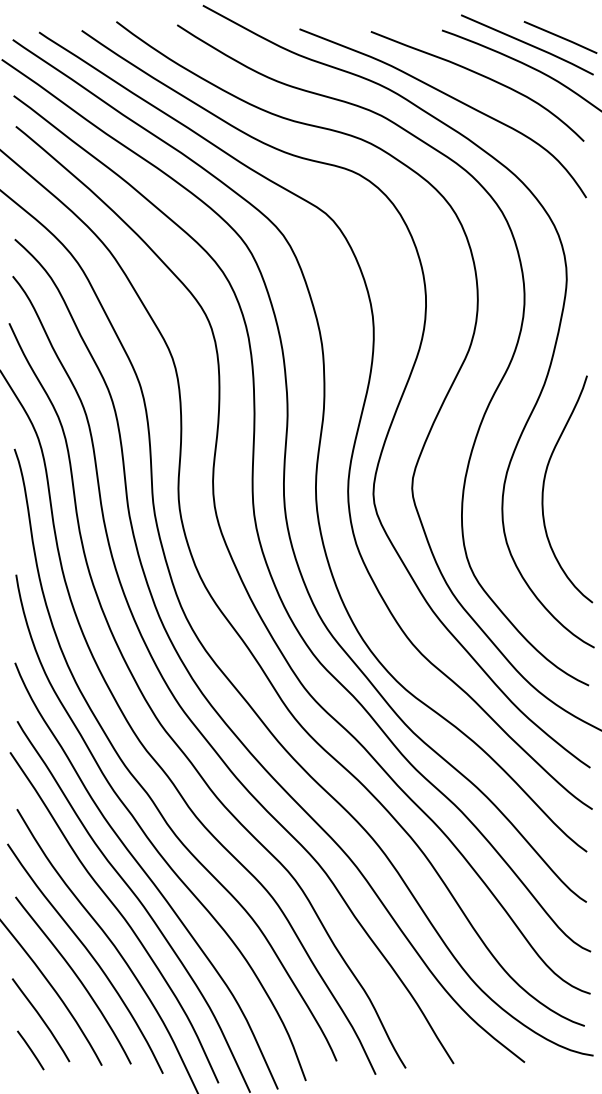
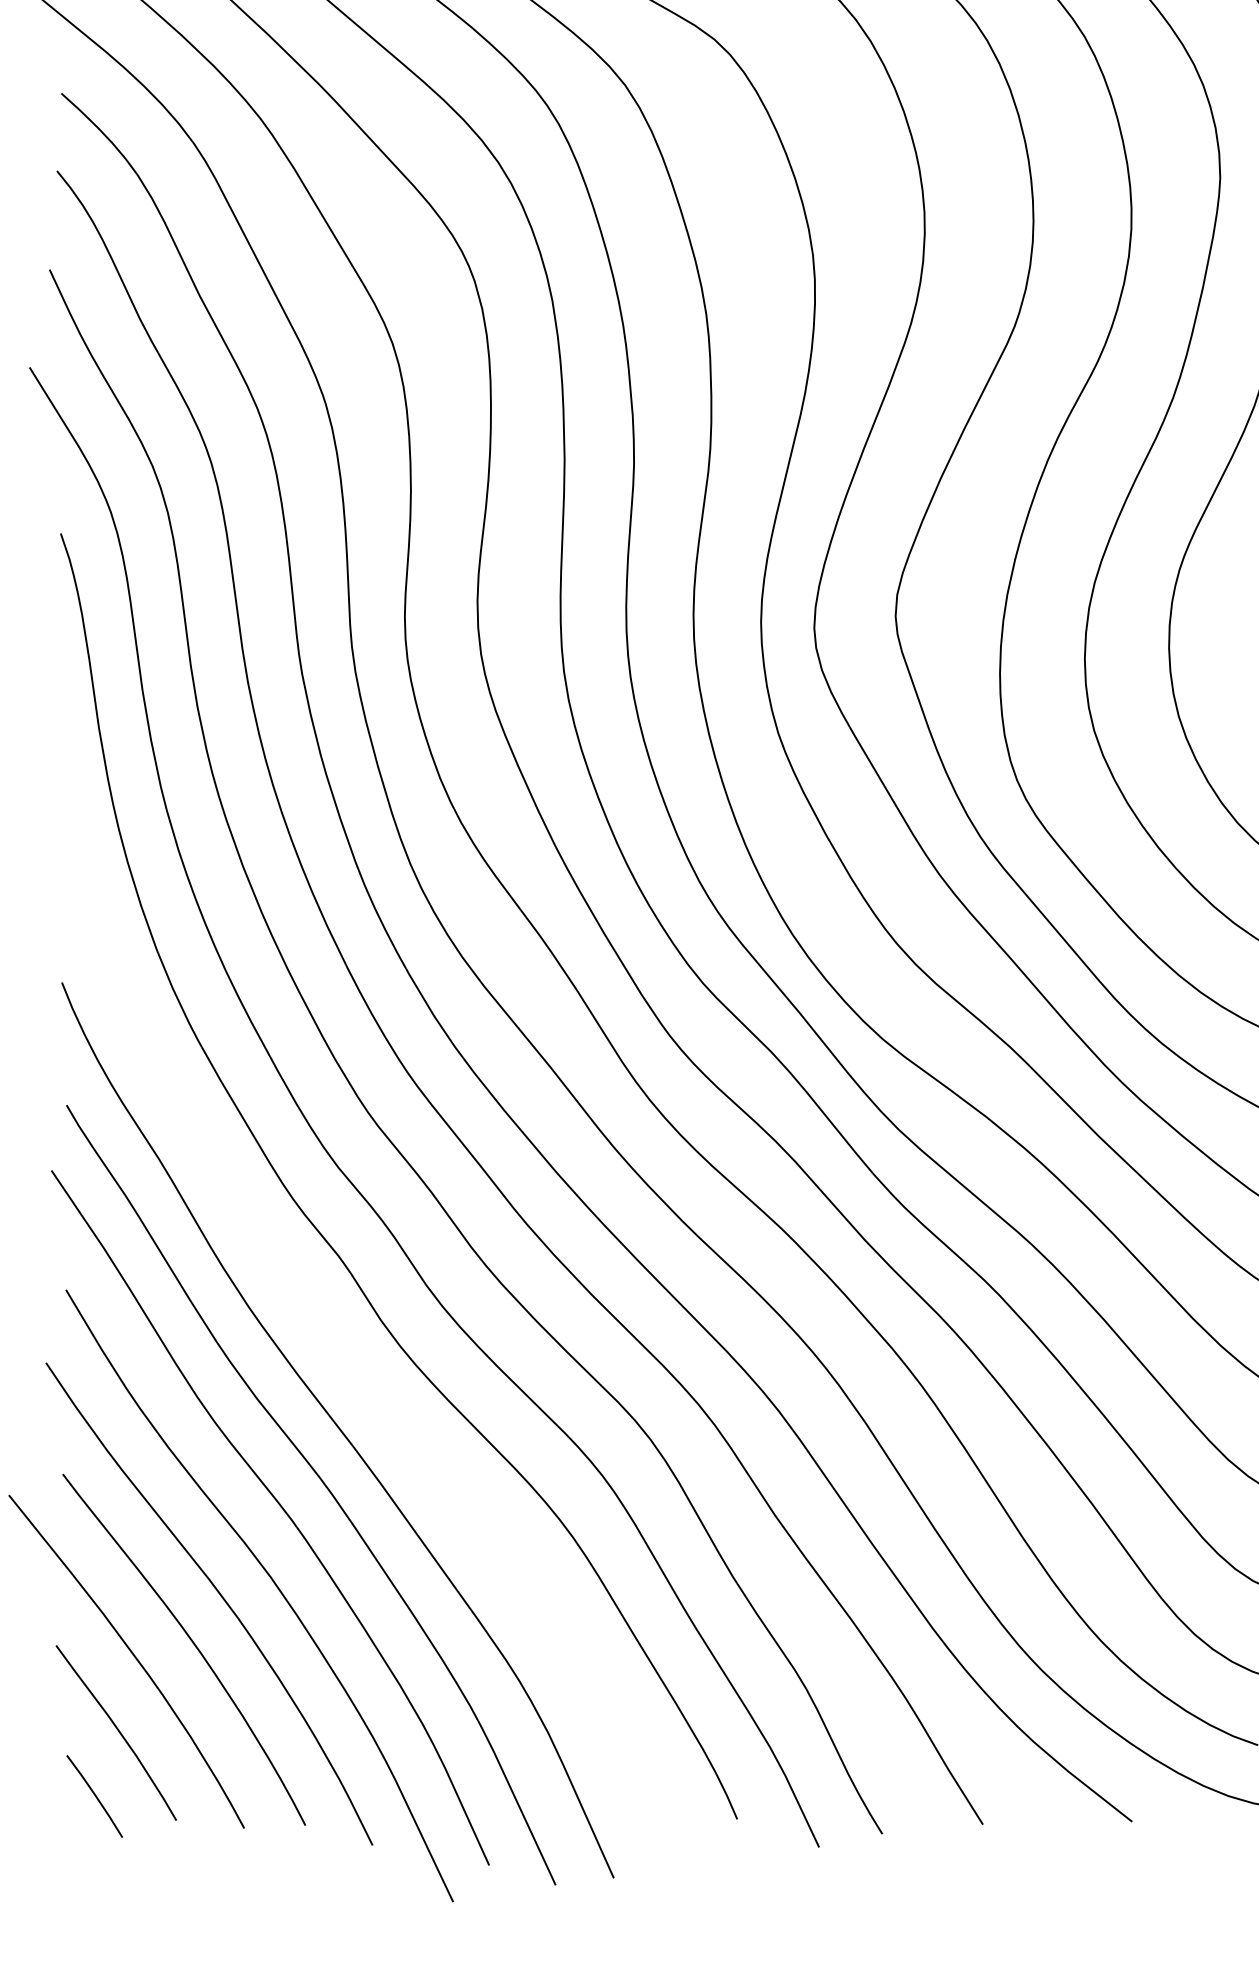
curve: (147, 835) -> (339, 1345), removed

